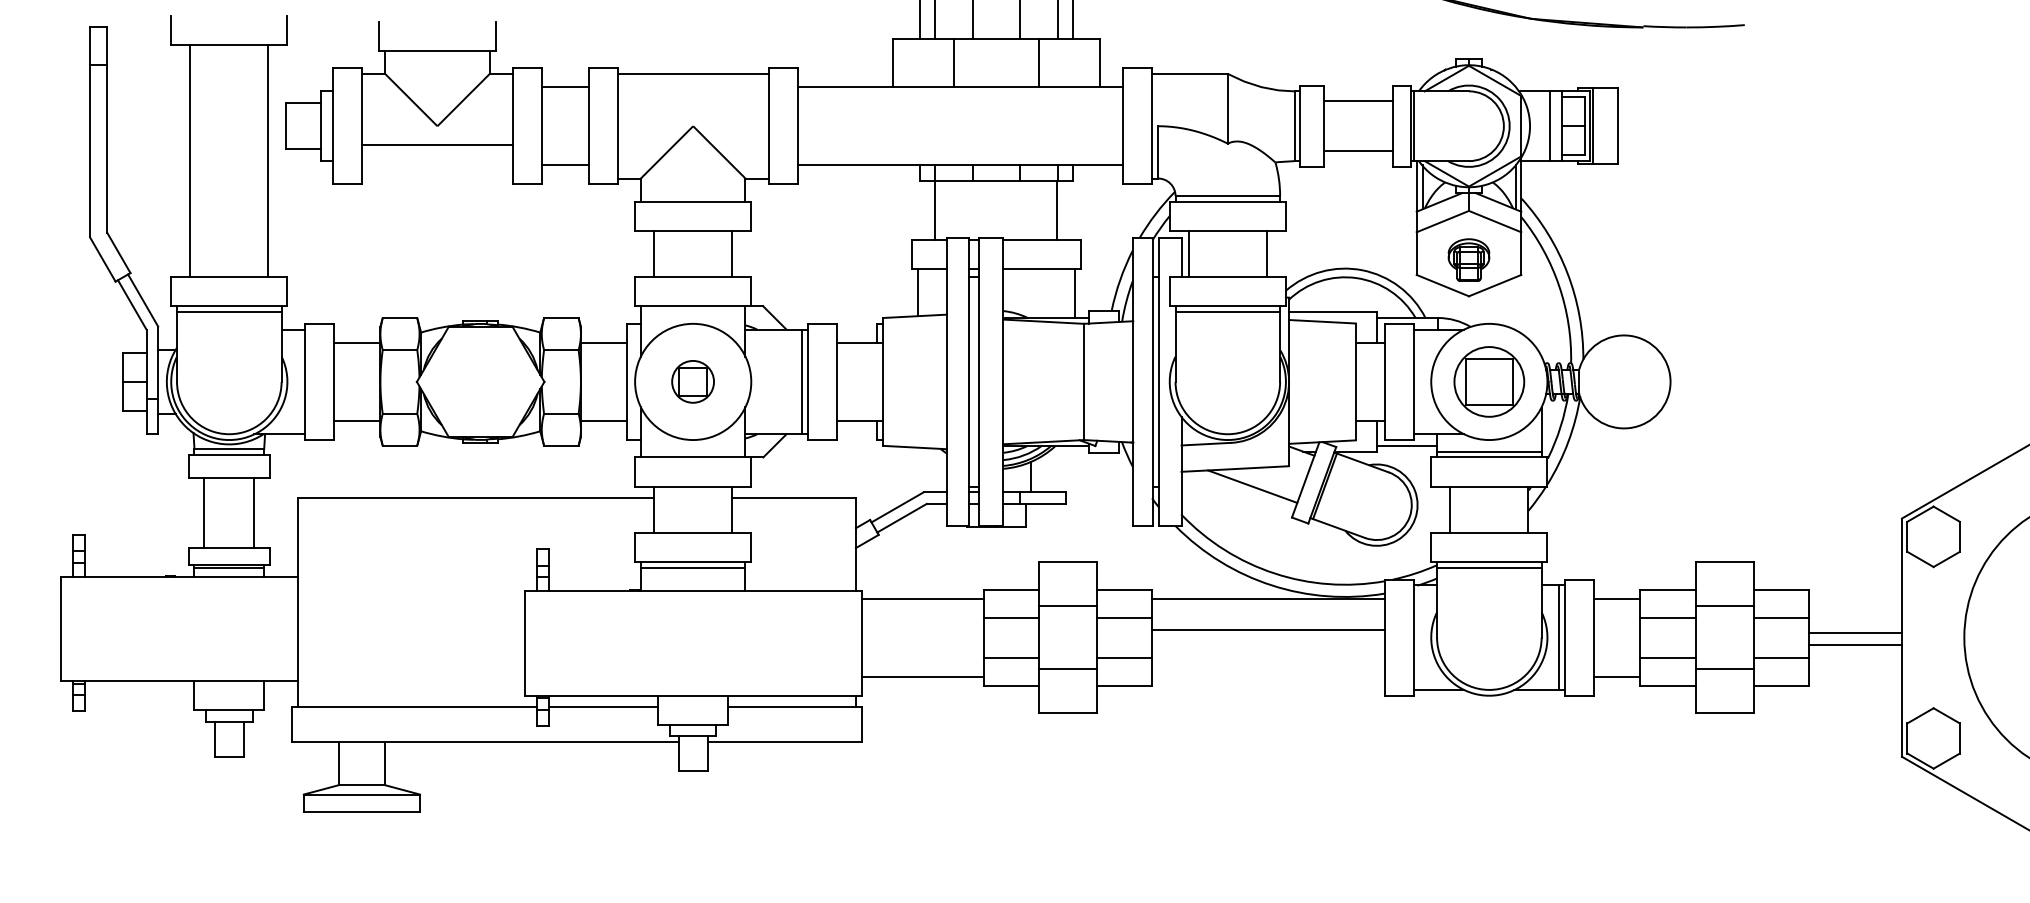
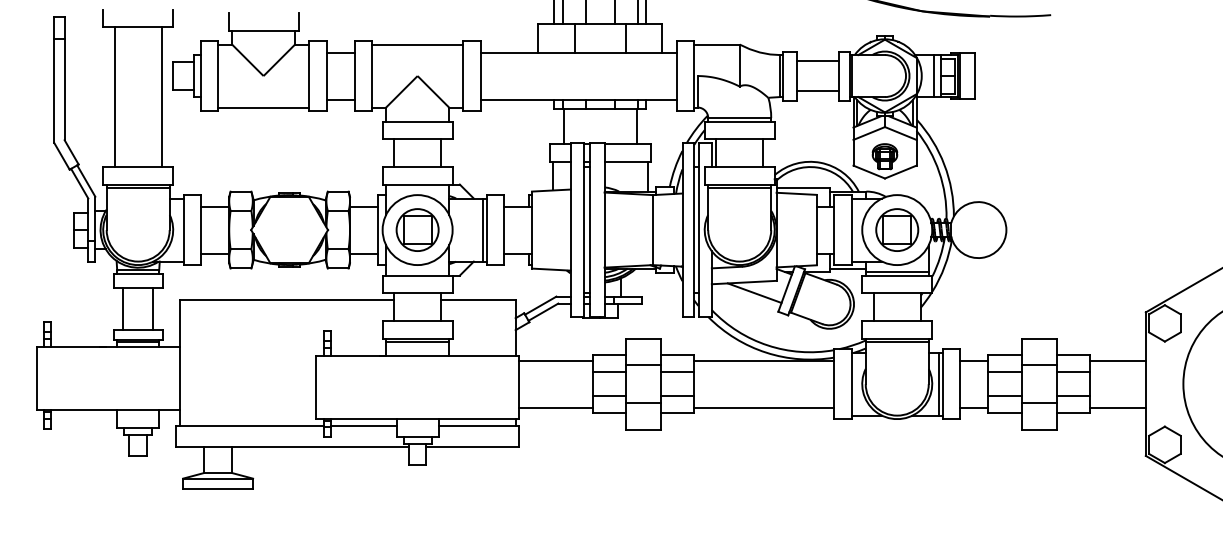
line: (437, 145) -> (263, 107), moved
part: (692, 380) -> (417, 229), size x1.67
line: (1268, 629) -> (764, 407), moved
line: (1854, 633) -> (1117, 360), moved
line: (1854, 644) -> (1117, 407), moved

